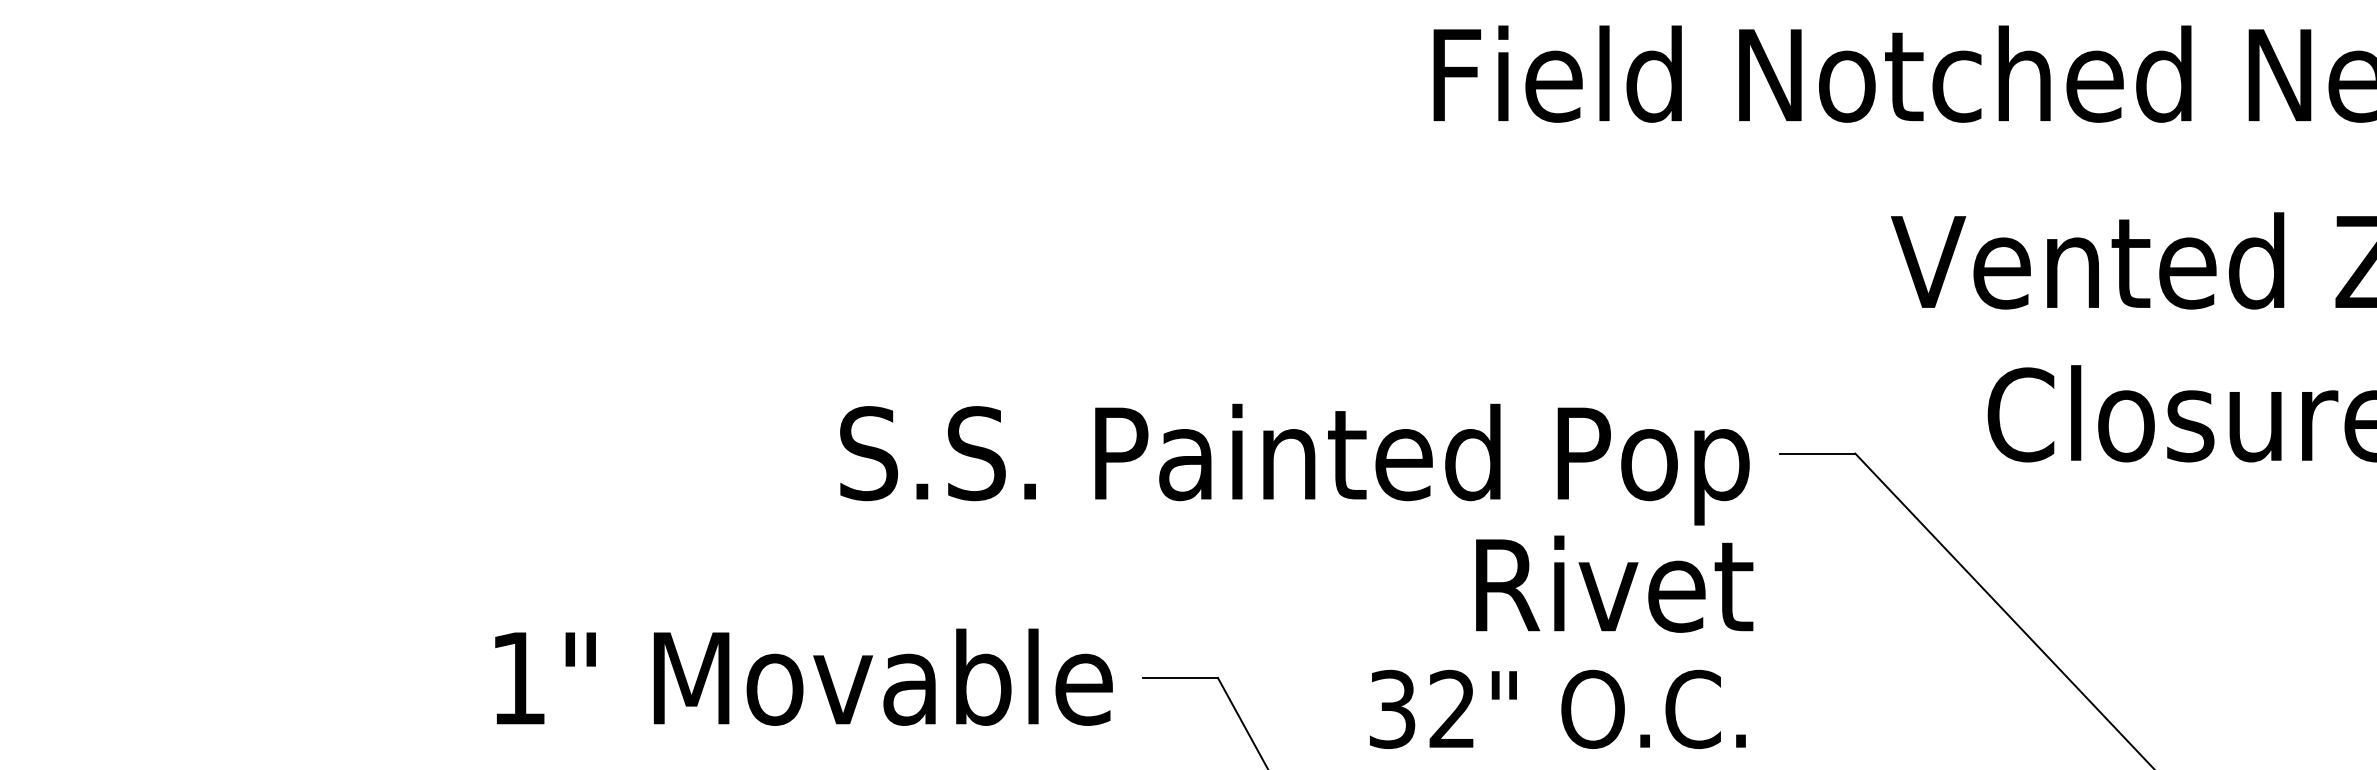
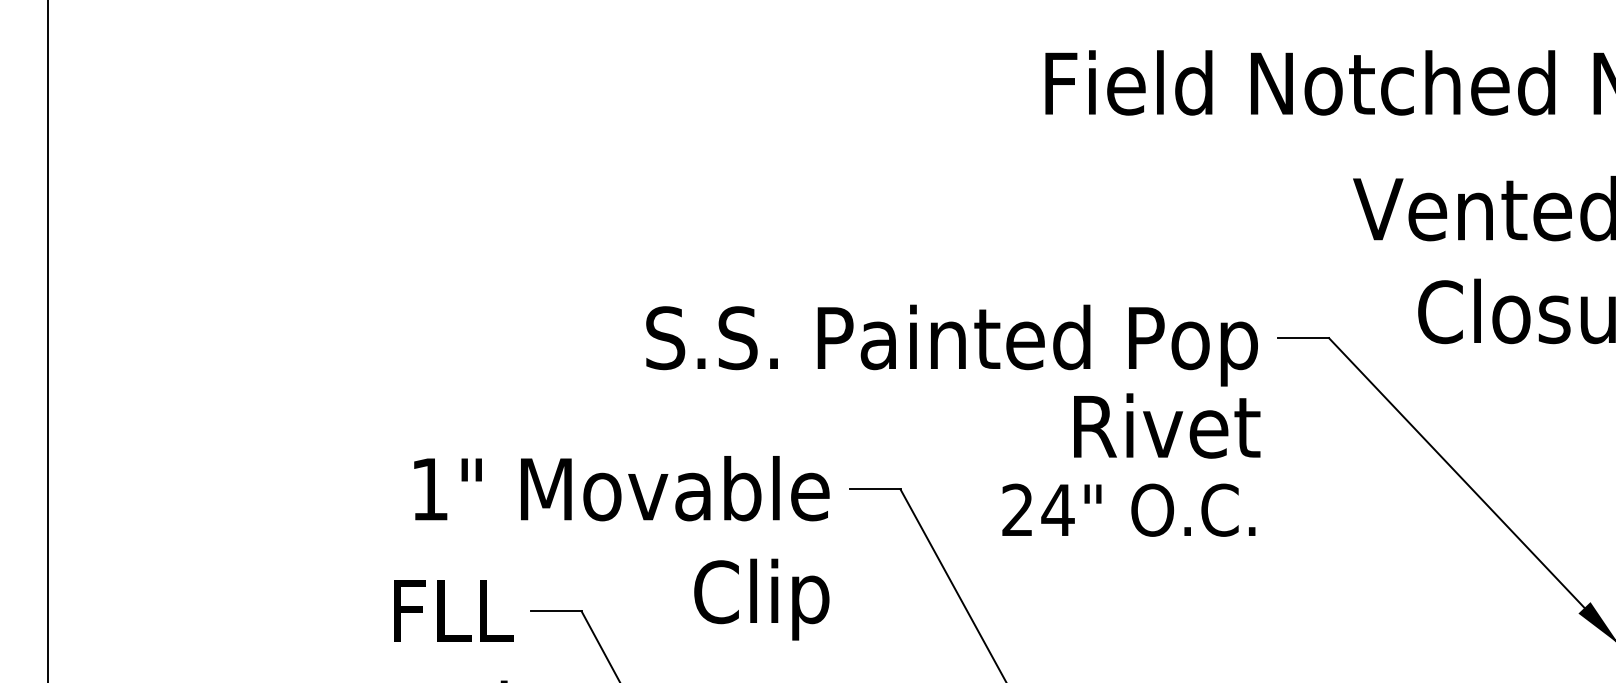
text: (1423, 708) -> (1038, 509), 32" -> 24"

